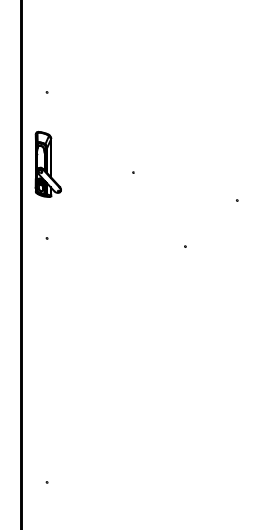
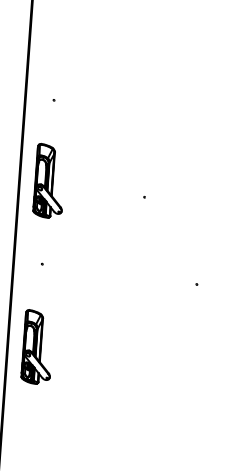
part: (47, 311) -> (36, 346), added

